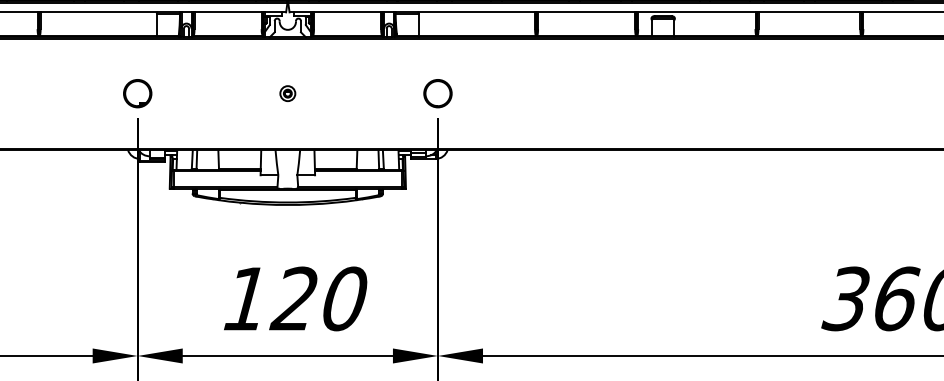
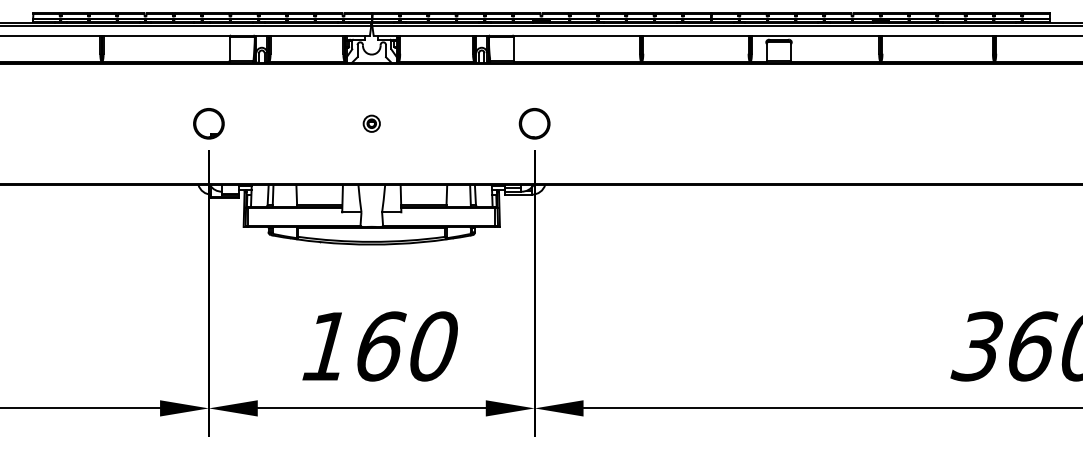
text: (294, 298) -> (378, 346), 120 -> 160

